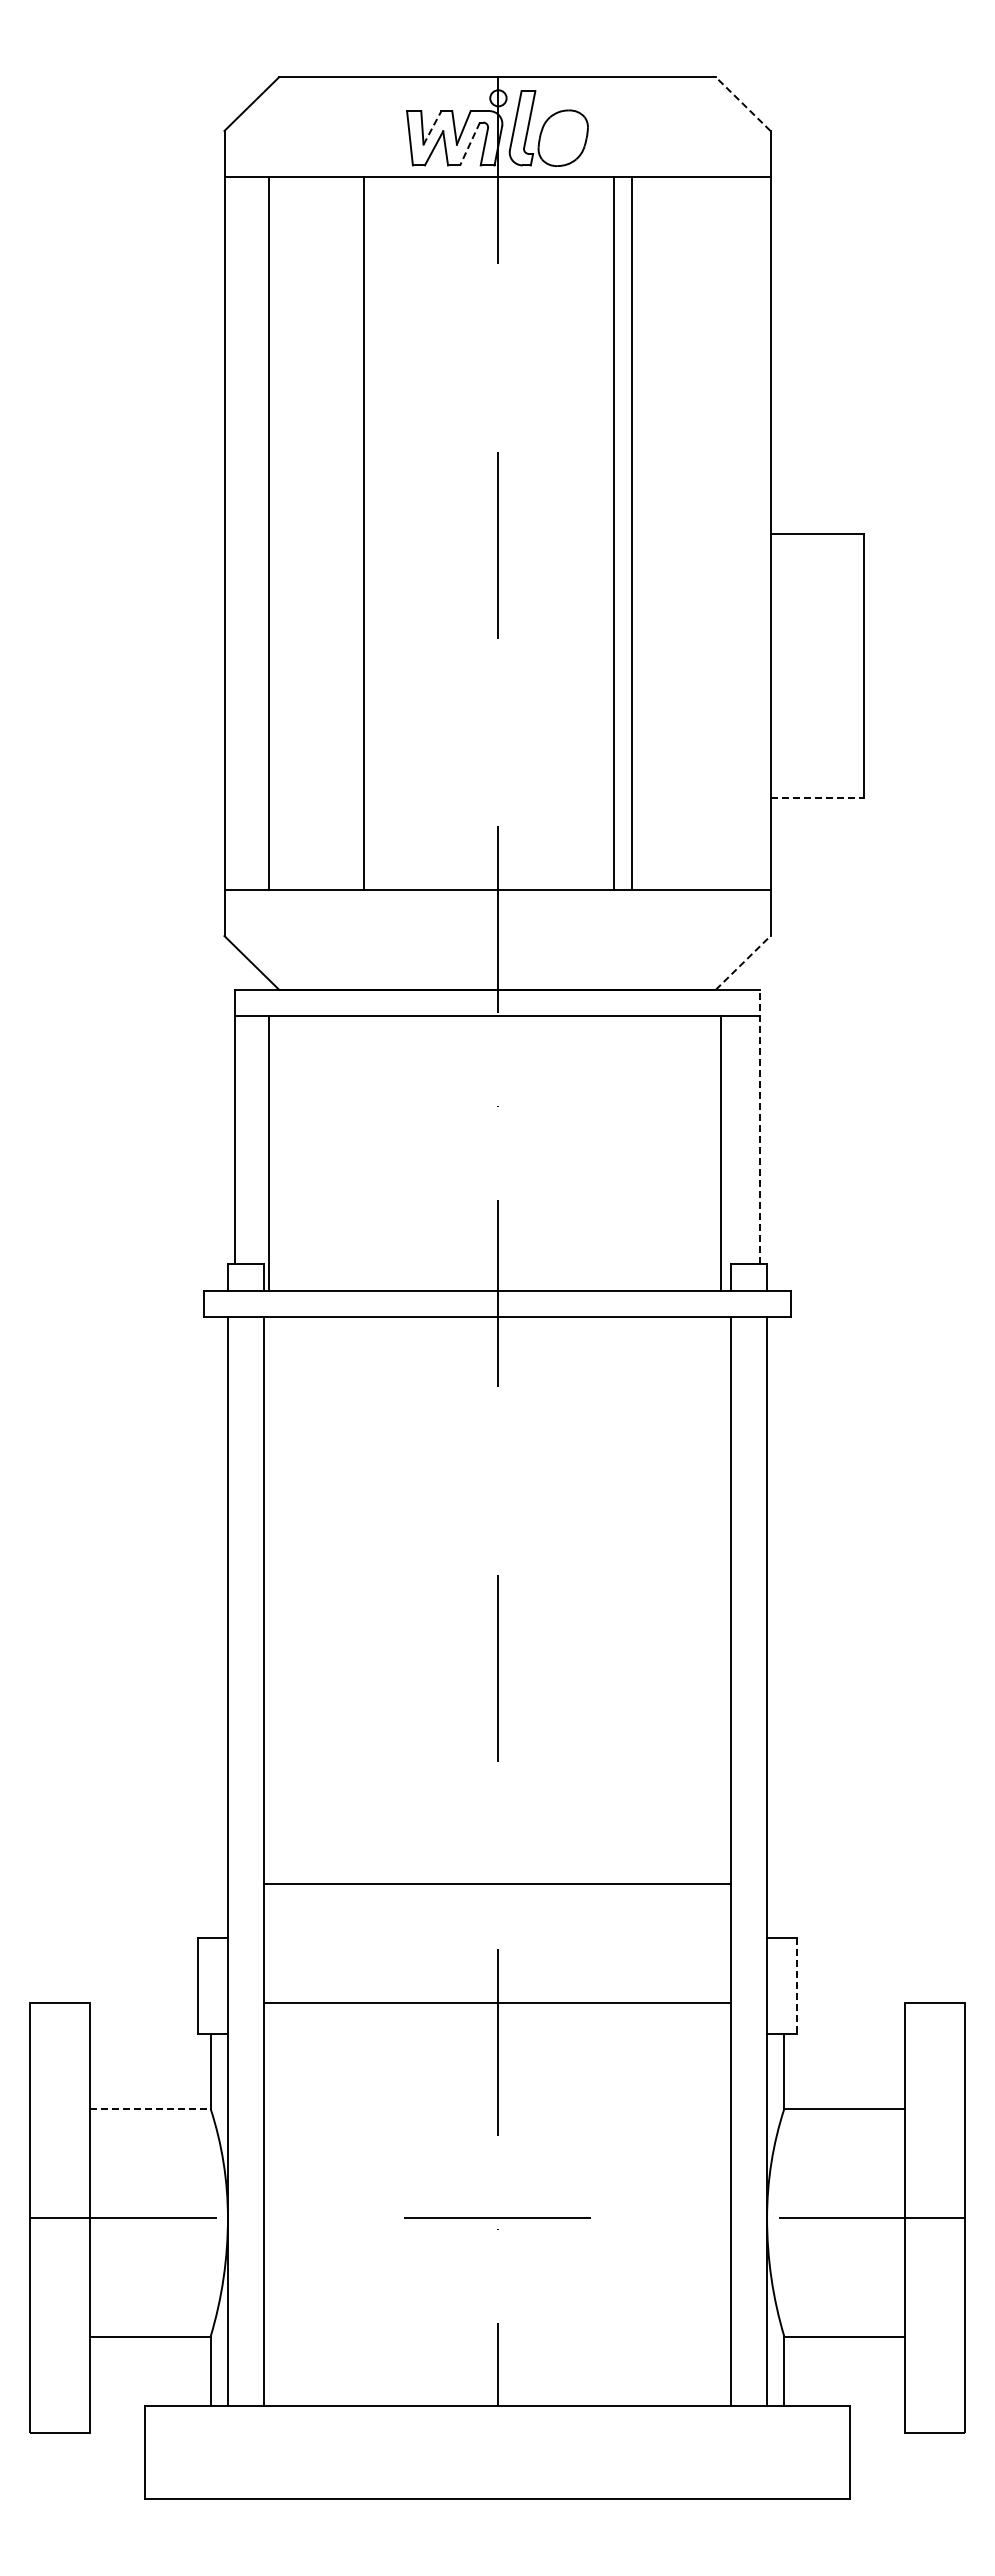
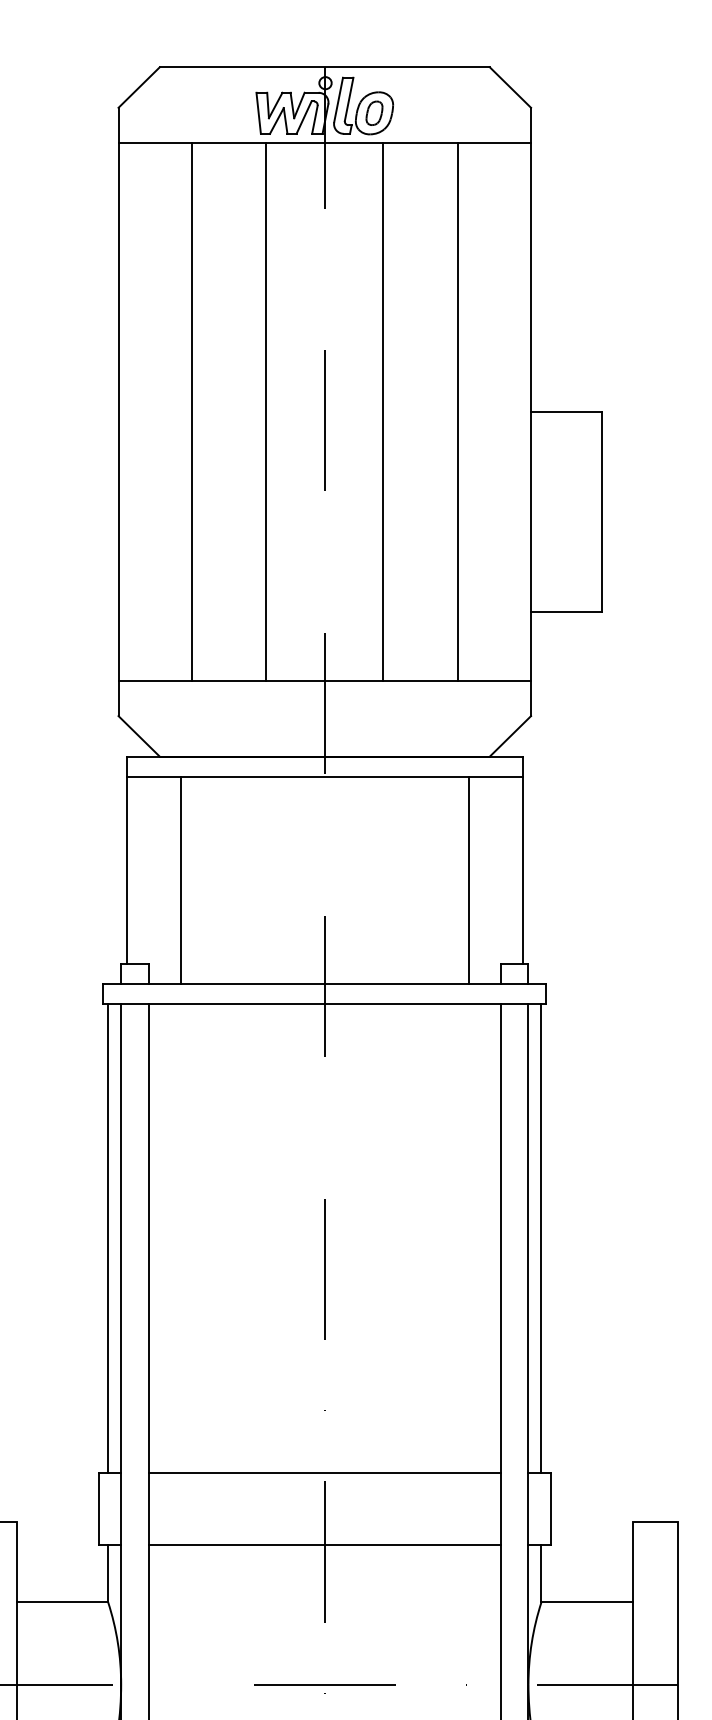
line: (742, 103) -> (509, 87), dashed -> solid
line: (432, 127) -> (275, 105), dashed -> solid
part: (562, 137) -> (373, 112), added
line: (470, 143) -> (304, 117), dashed -> solid
line: (269, 533) -> (191, 411), moved
line: (363, 533) -> (265, 411), moved
line: (614, 533) -> (383, 411), moved
line: (631, 533) -> (457, 411), moved
line: (817, 798) -> (566, 612), dashed -> solid
line: (743, 962) -> (510, 736), dashed -> solid
line: (759, 1126) -> (522, 859), dashed -> solid
line: (269, 1153) -> (181, 880), moved
line: (720, 1153) -> (468, 880), moved
line: (210, 1627) -> (107, 1238), added
line: (784, 1627) -> (541, 1238), added
line: (497, 1883) -> (324, 1472), moved
line: (796, 1985) -> (550, 1508), dashed -> solid
line: (497, 2002) -> (324, 1545), moved
line: (150, 2108) -> (62, 1601), dashed -> solid

